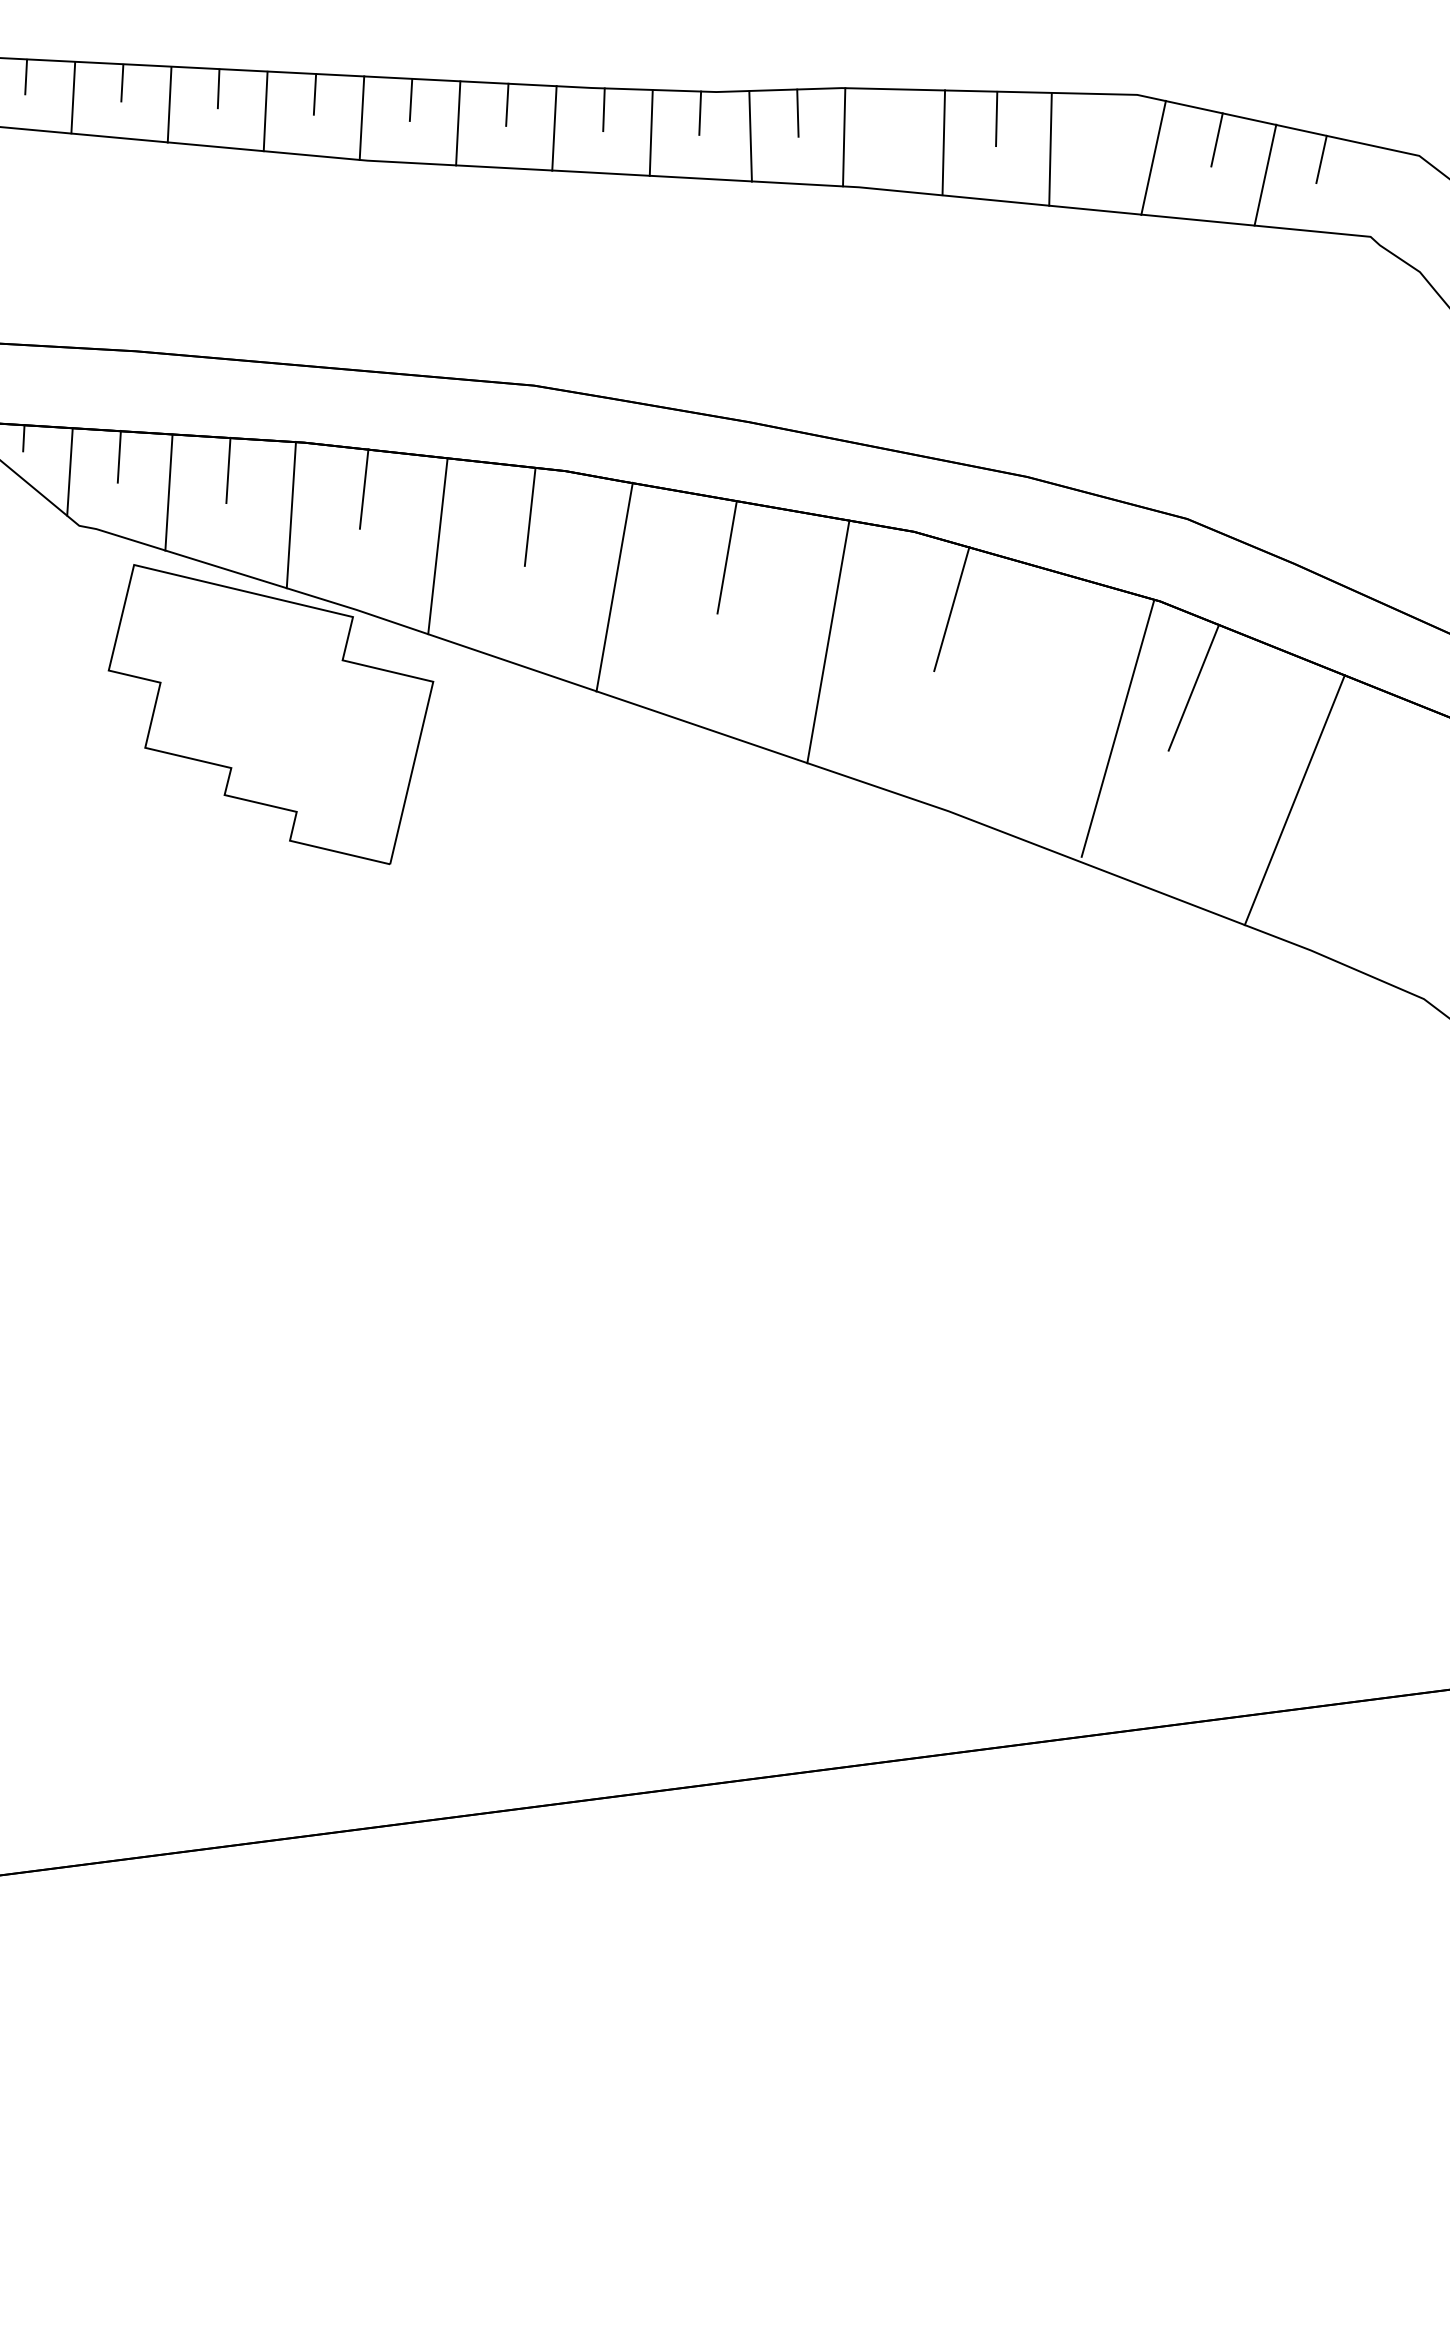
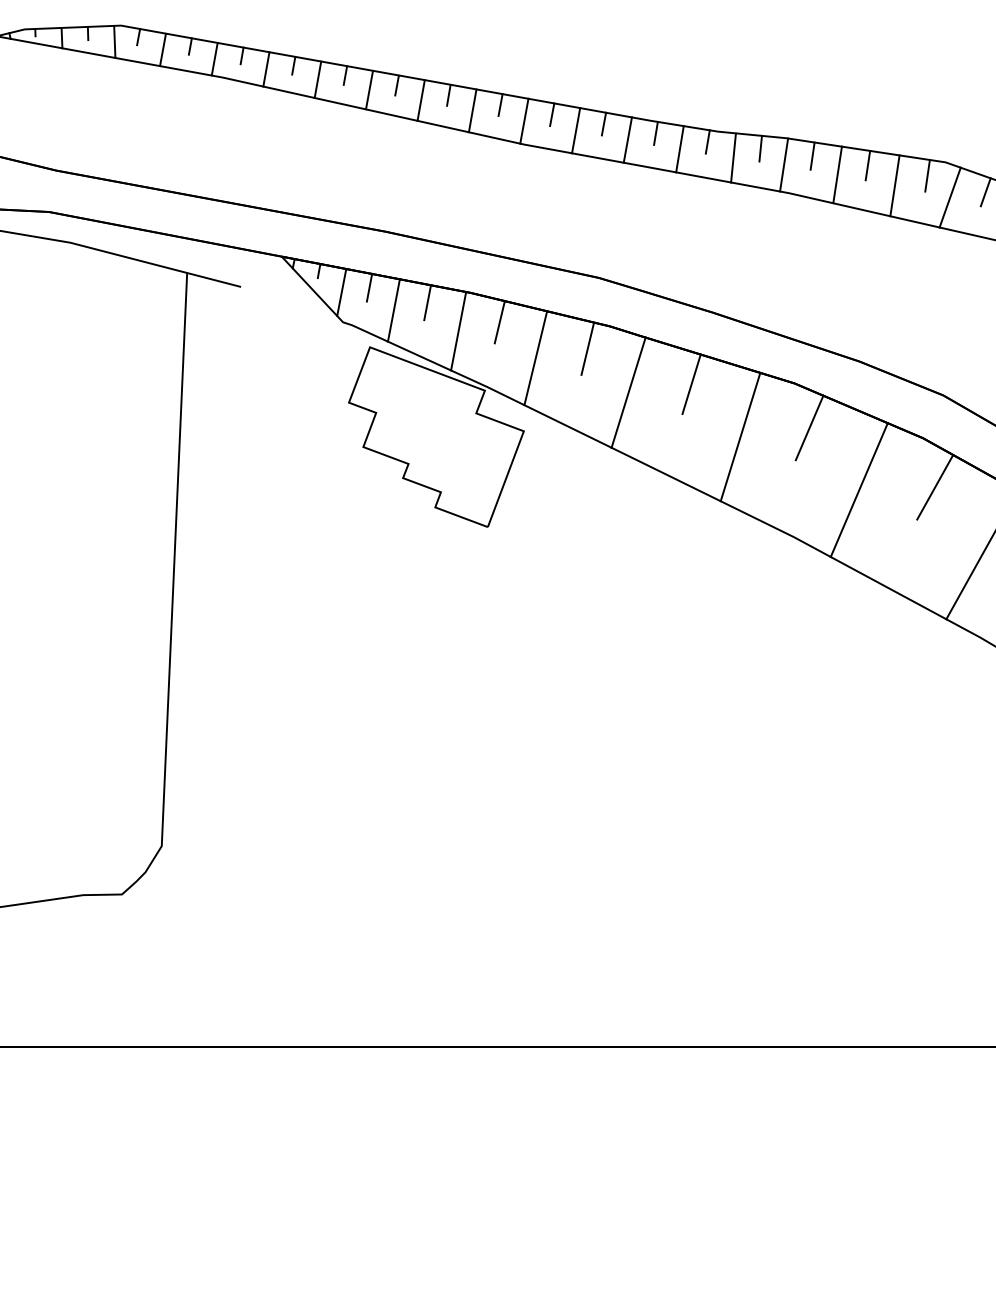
line: (893, 113) -> (812, 155), added
line: (1107, 122) -> (927, 175), added
line: (1116, 729) -> (858, 490), moved

